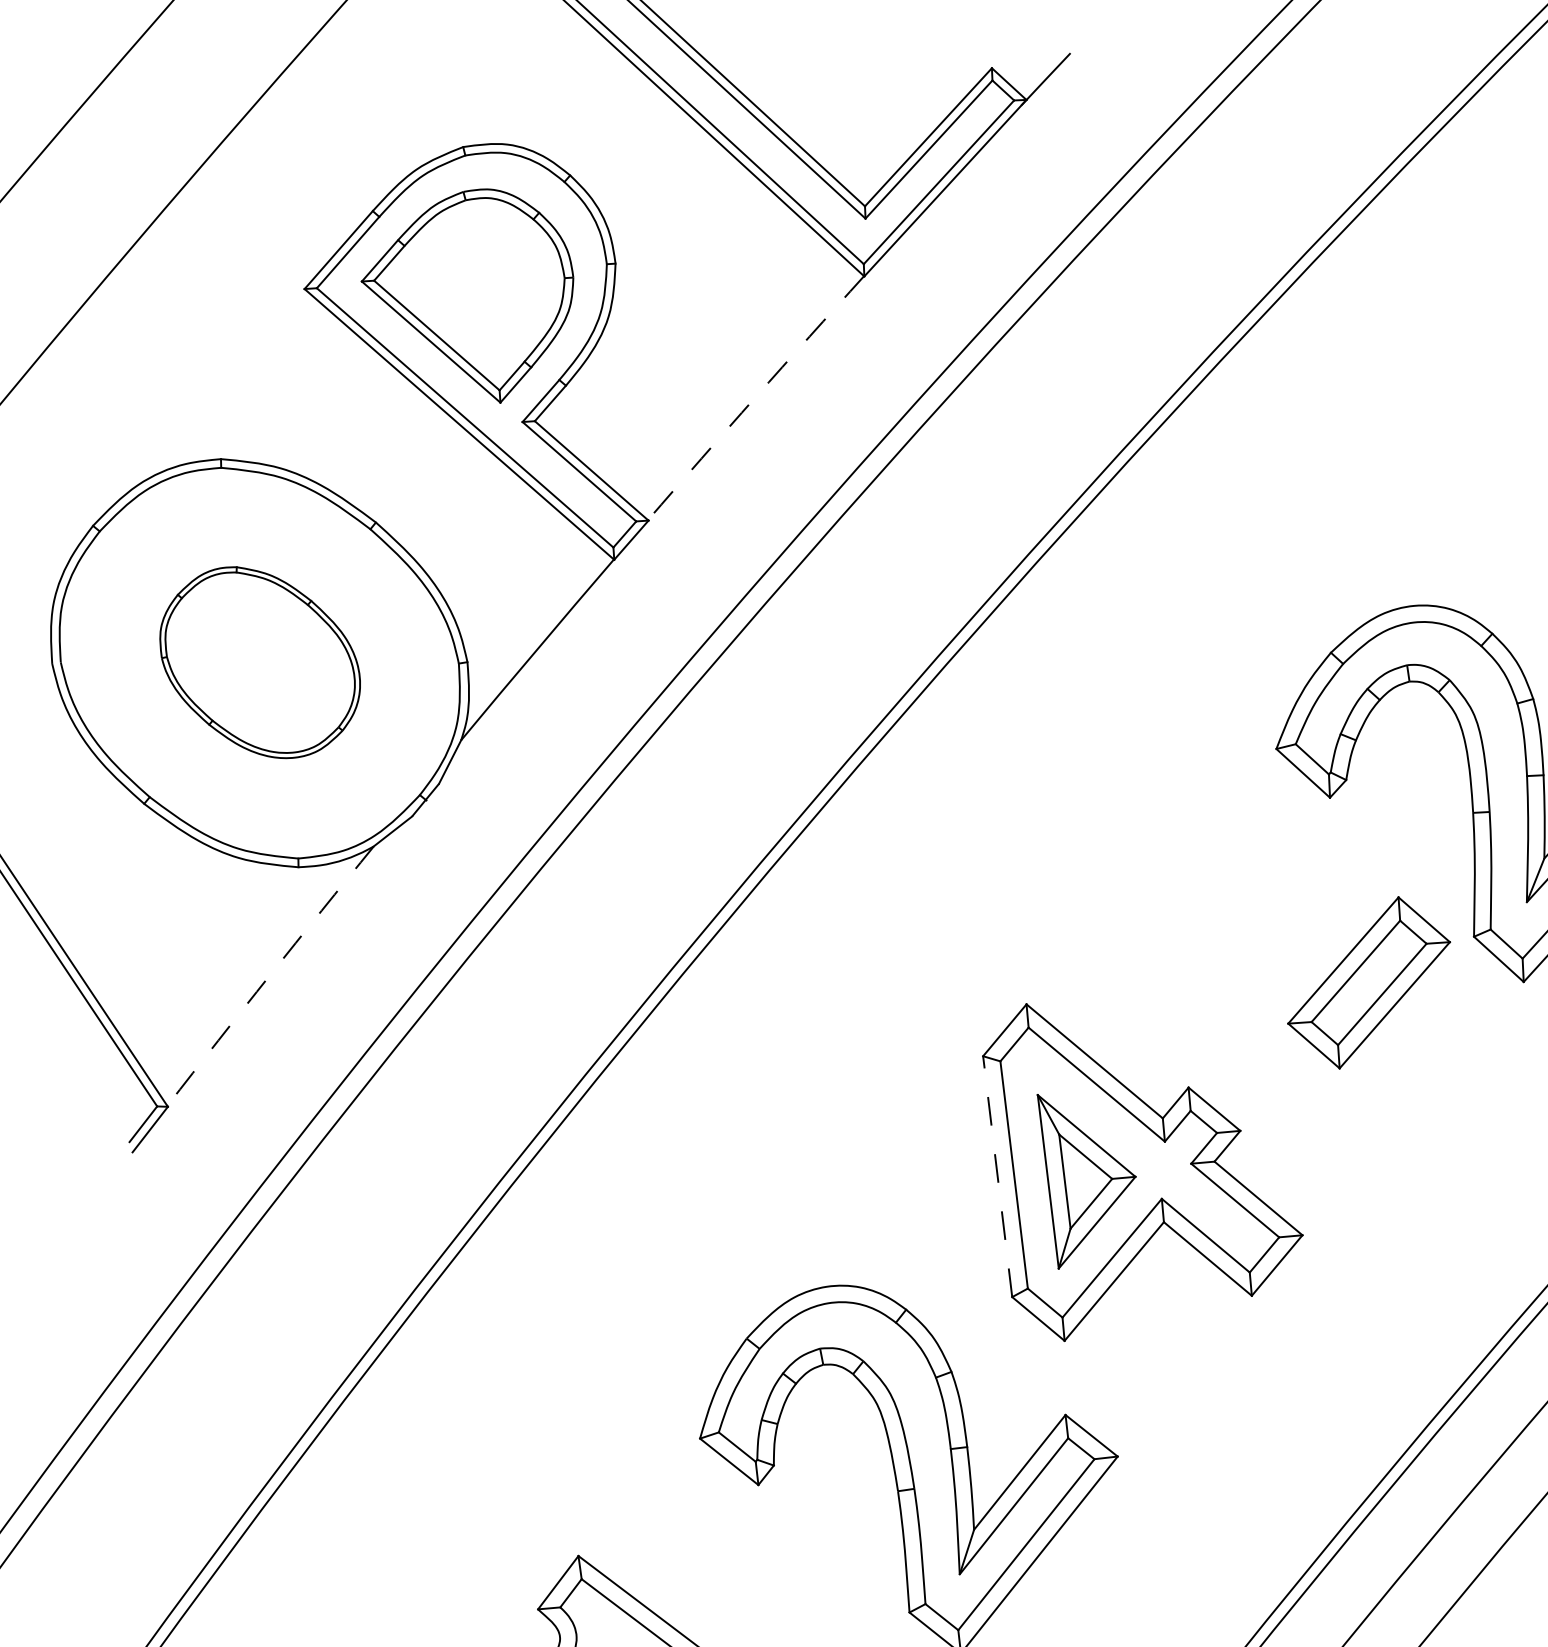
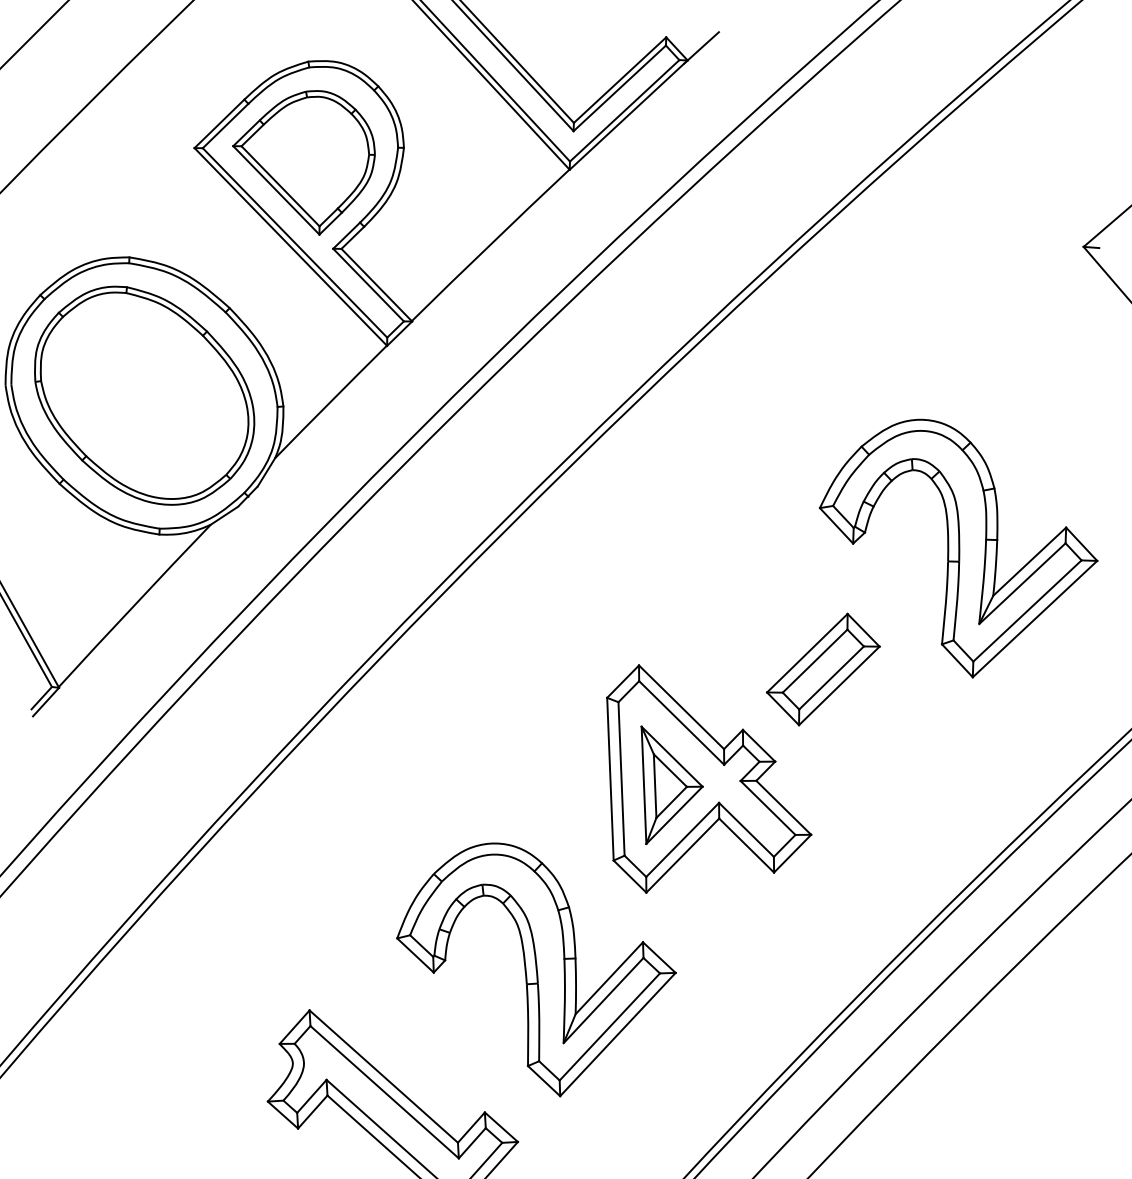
arc: (755, 396) -> (490, 244), dashed -> solid
part: (259, 662) -> (144, 395), size x1.67
arc: (270, 975) -> (134, 605), dashed -> solid
part: (1367, 982) -> (822, 669), moved
line: (997, 1175) -> (610, 778), dashed -> solid

